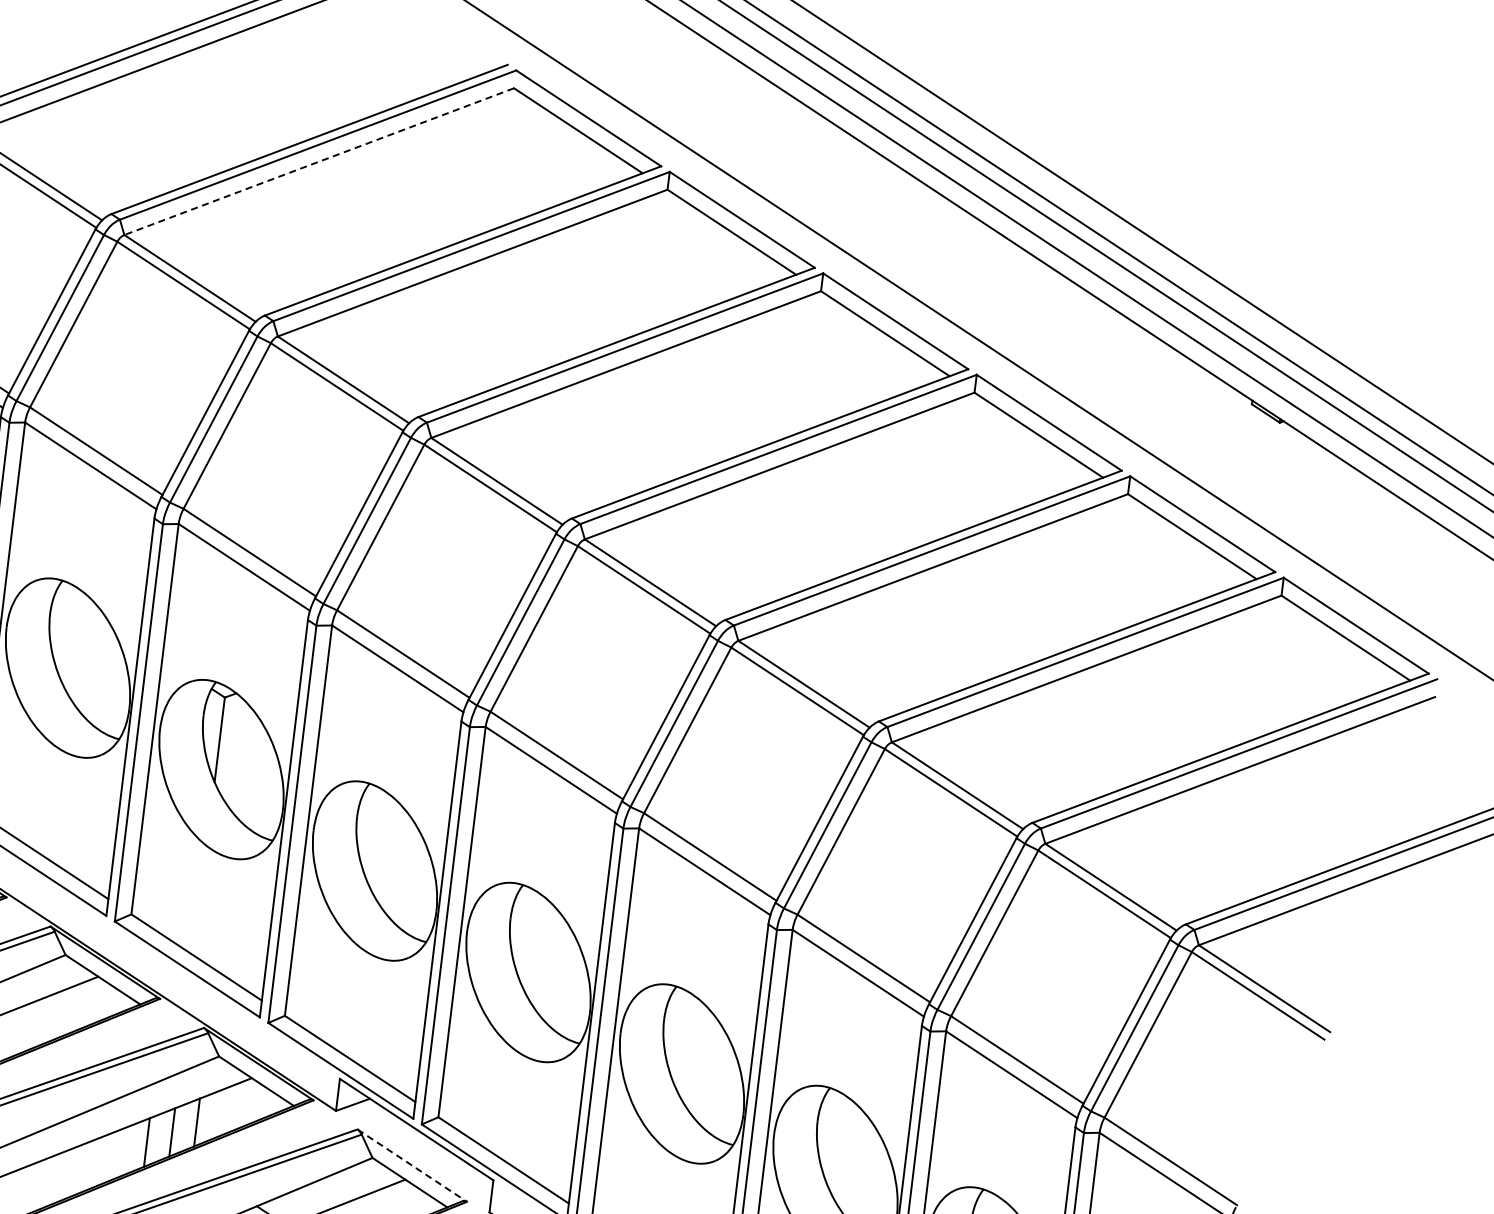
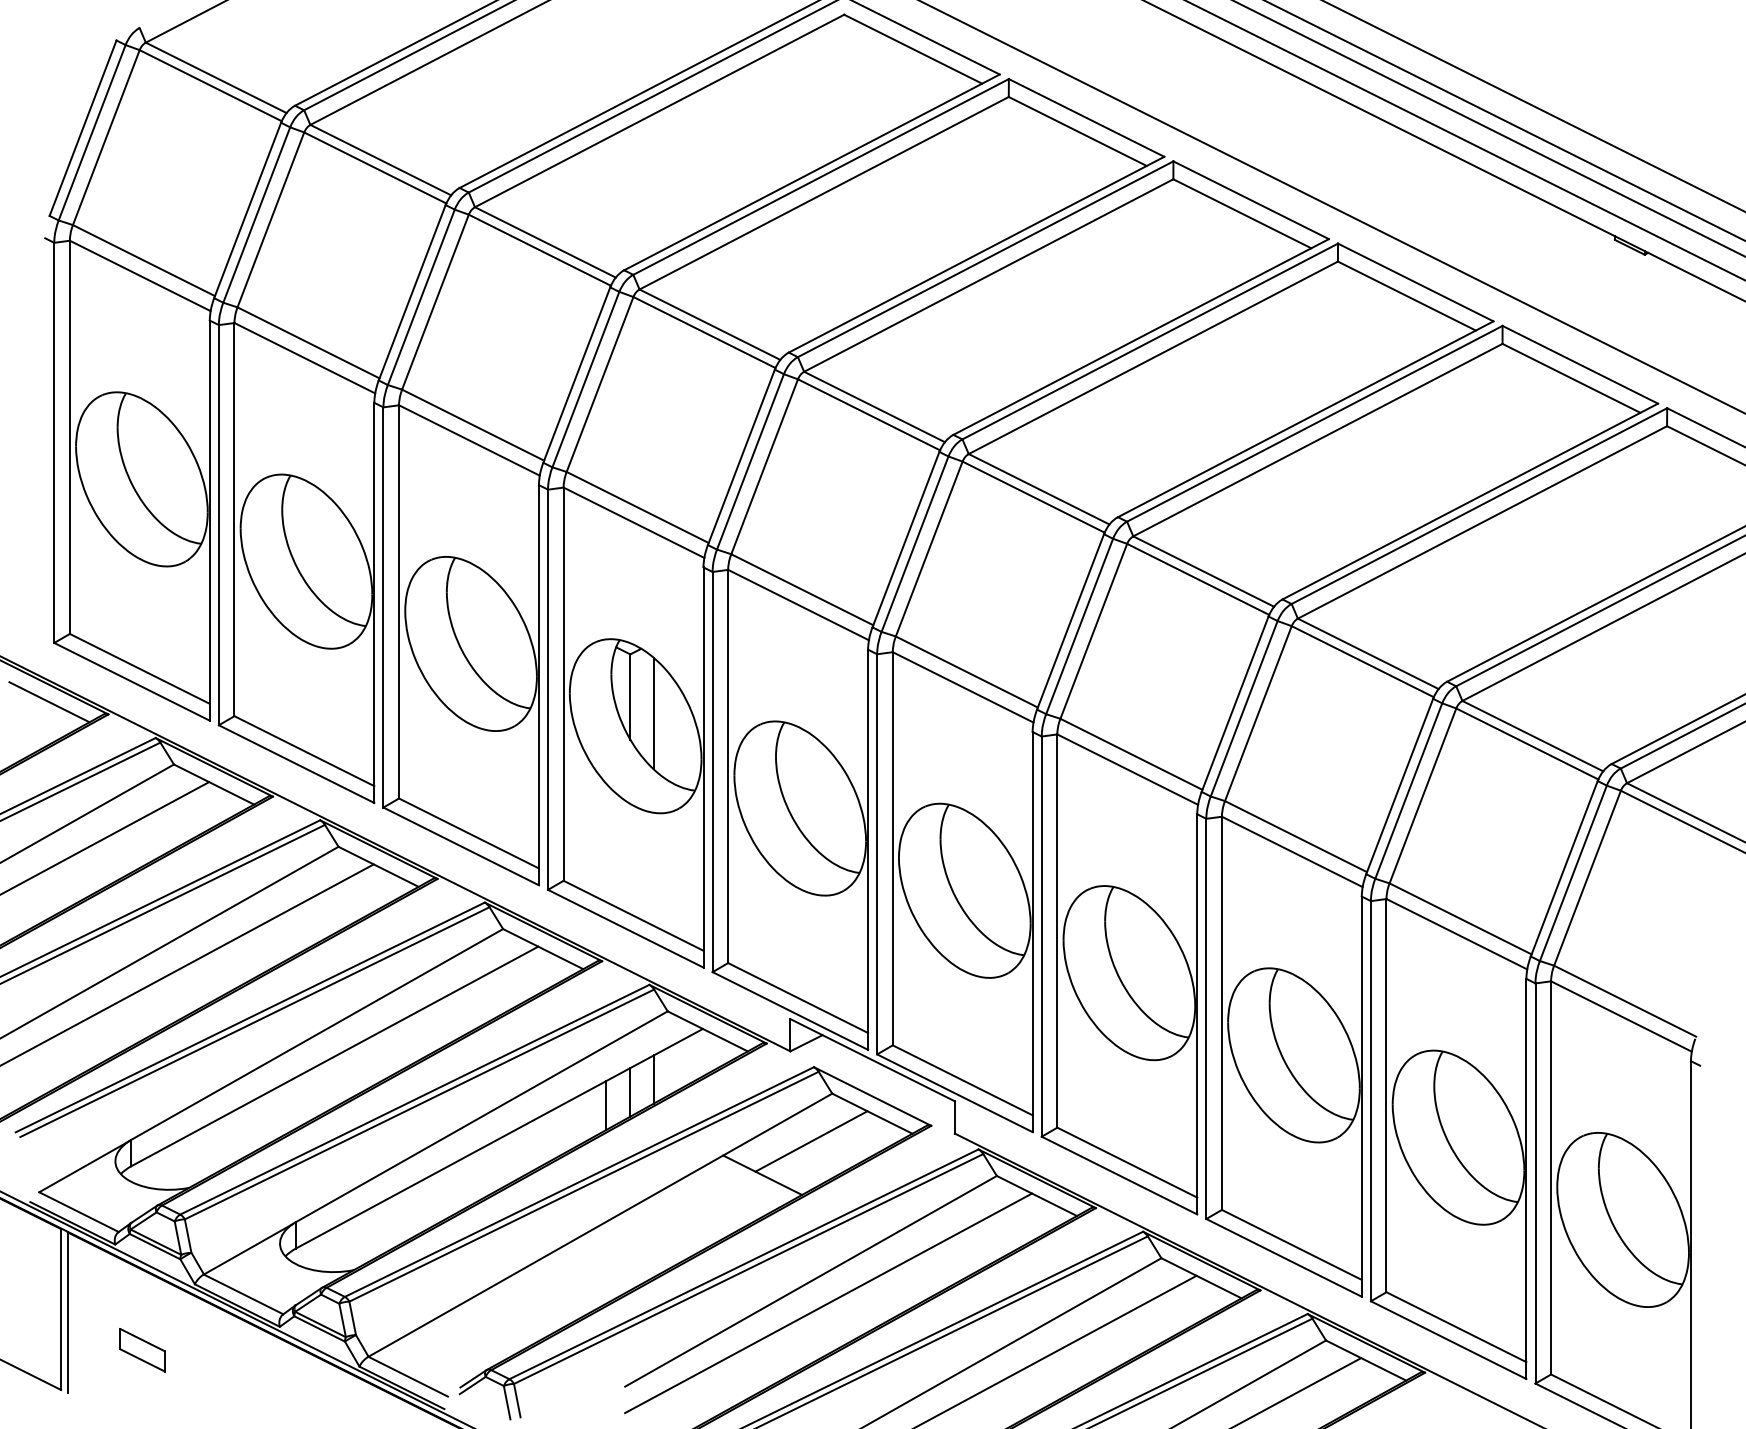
line: (319, 162) -> (659, 111), dashed -> solid
line: (240, 759) -> (653, 713), added
line: (412, 1165) -> (872, 1096), dashed -> solid

